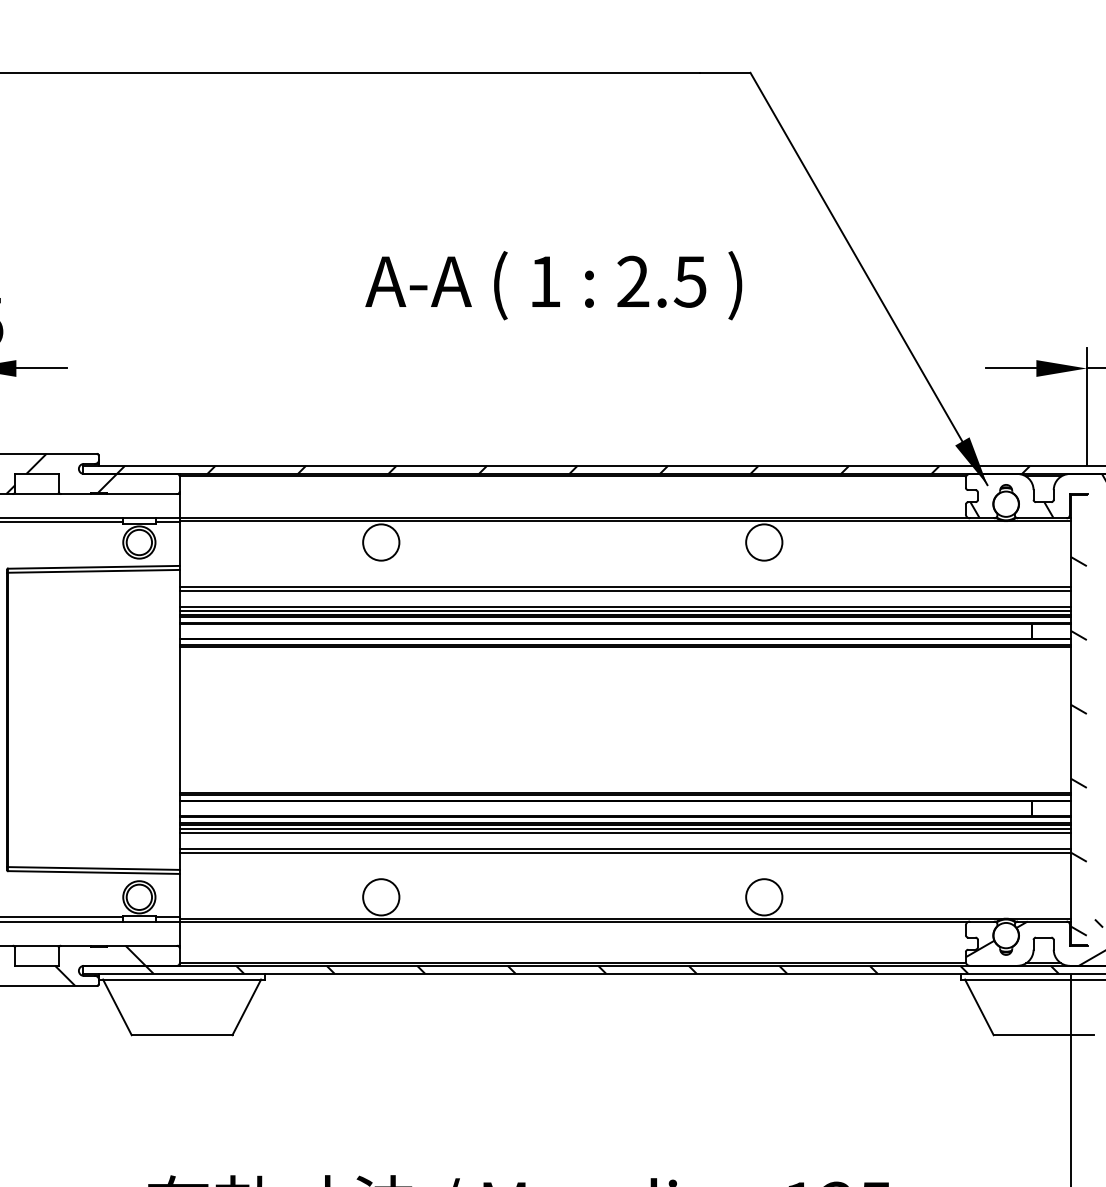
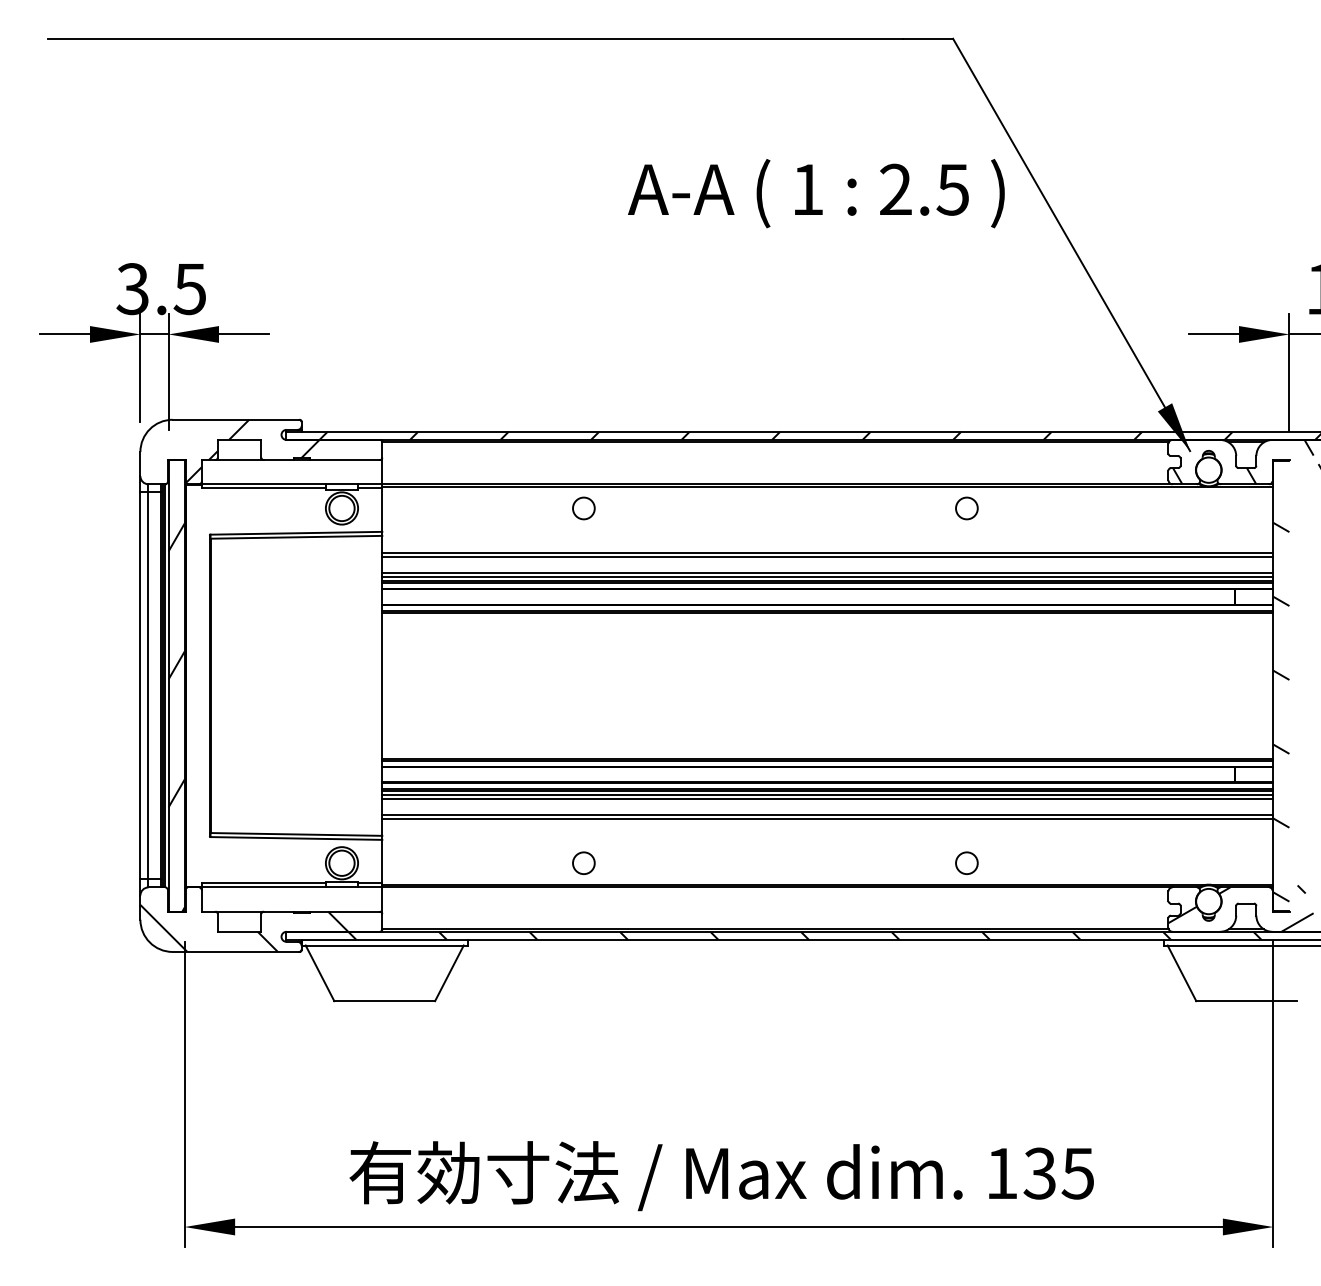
text: (553, 285) -> (816, 193), moved
circle: (380, 542) -> (583, 508), size x0.6
circle: (763, 542) -> (966, 508), size x0.6
circle: (380, 897) -> (583, 863), size x0.6
circle: (763, 897) -> (966, 863), size x0.6

